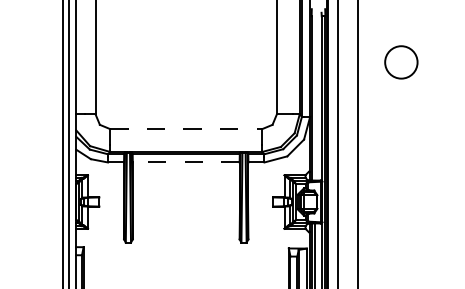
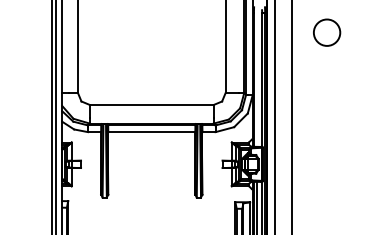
circle: (401, 62) -> (327, 32), moved
line: (186, 129) -> (152, 105), dashed -> solid
line: (185, 162) -> (151, 132), dashed -> solid

